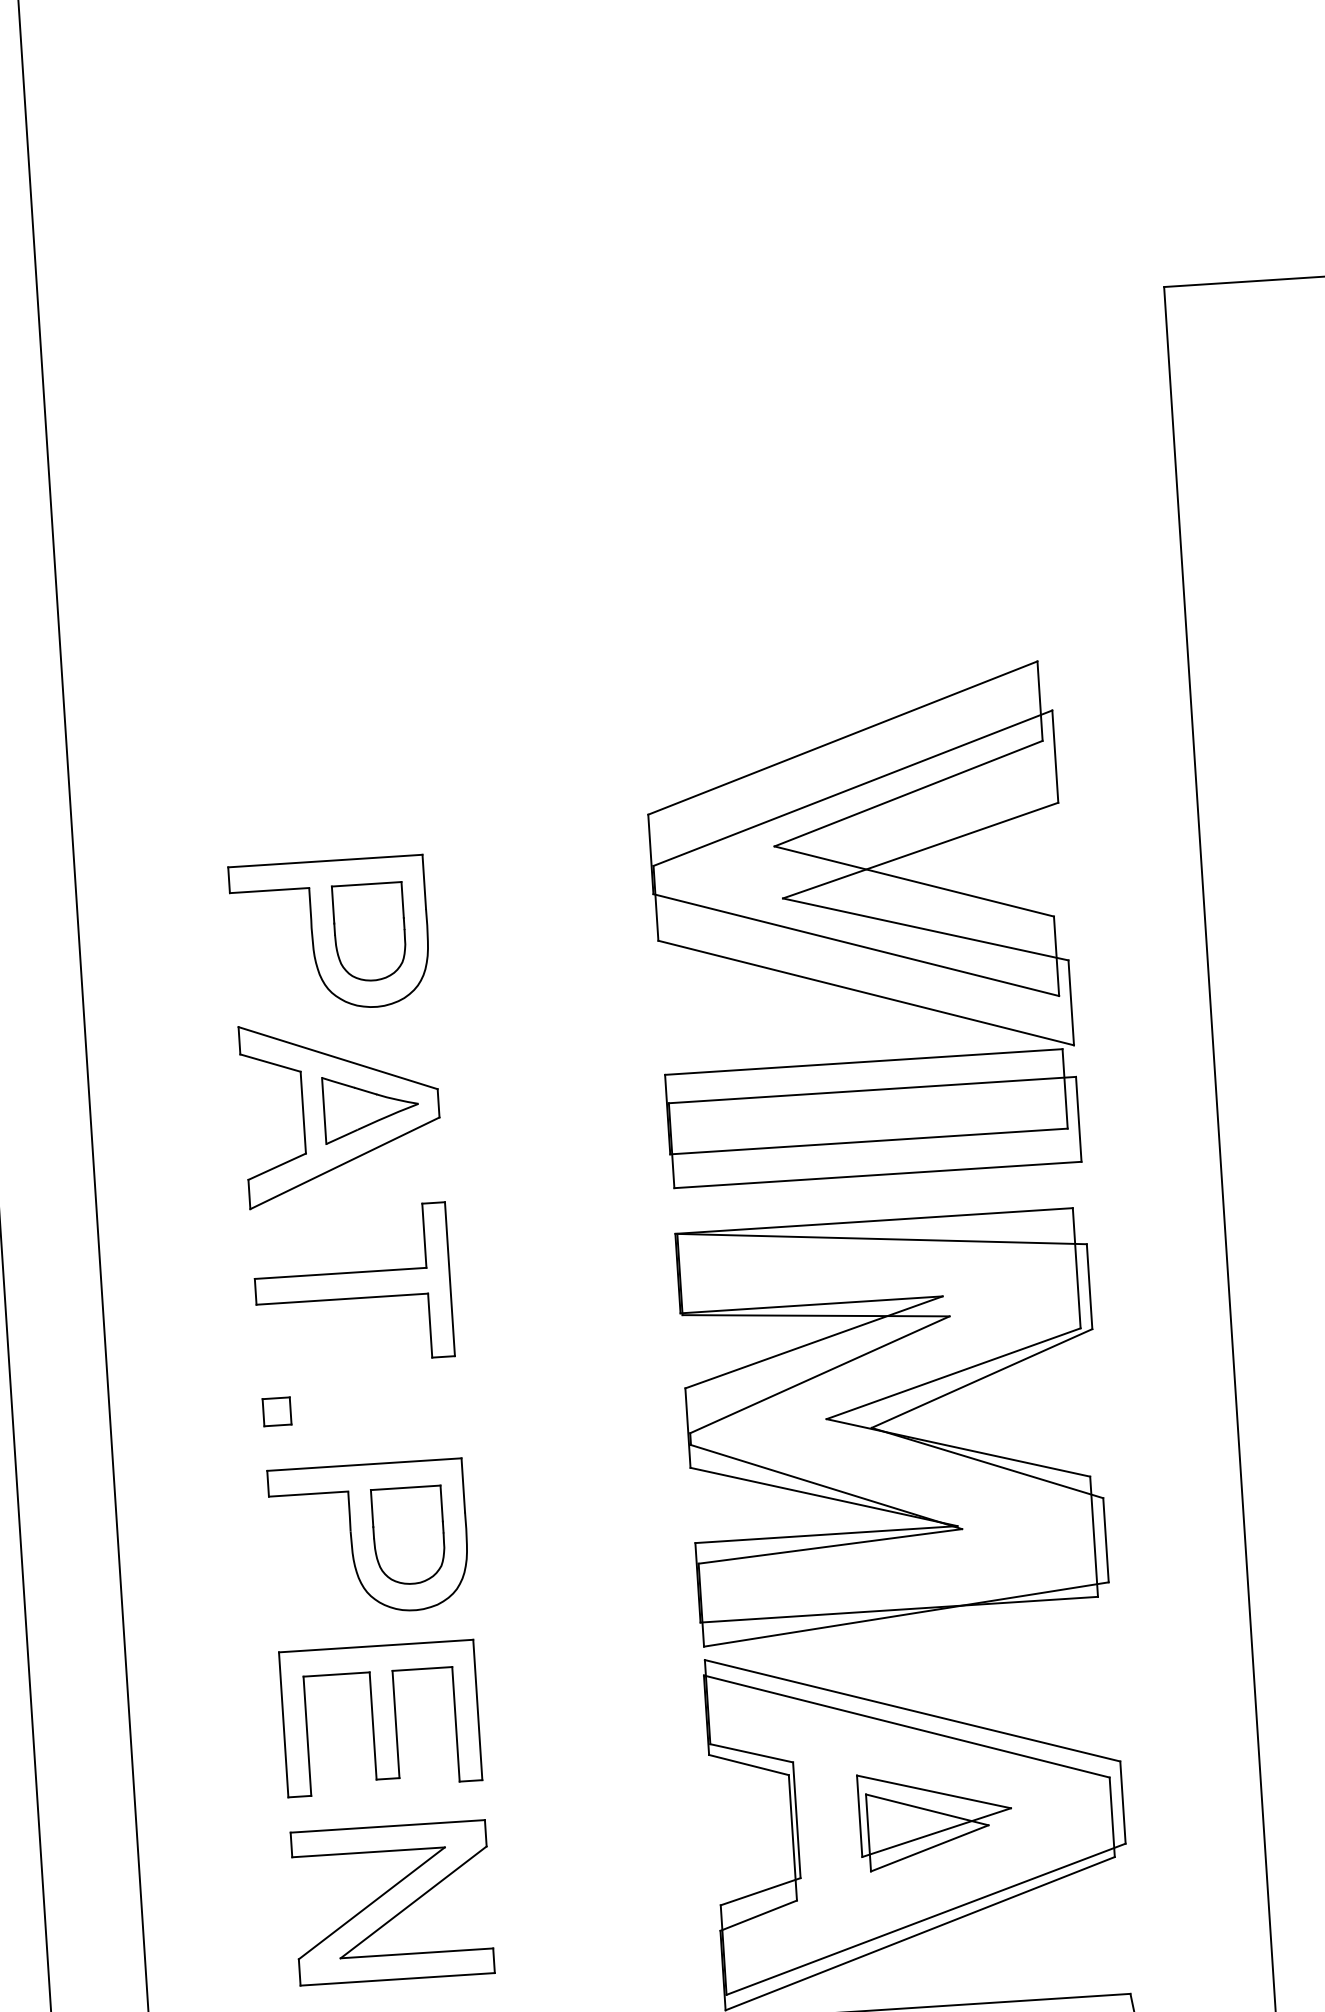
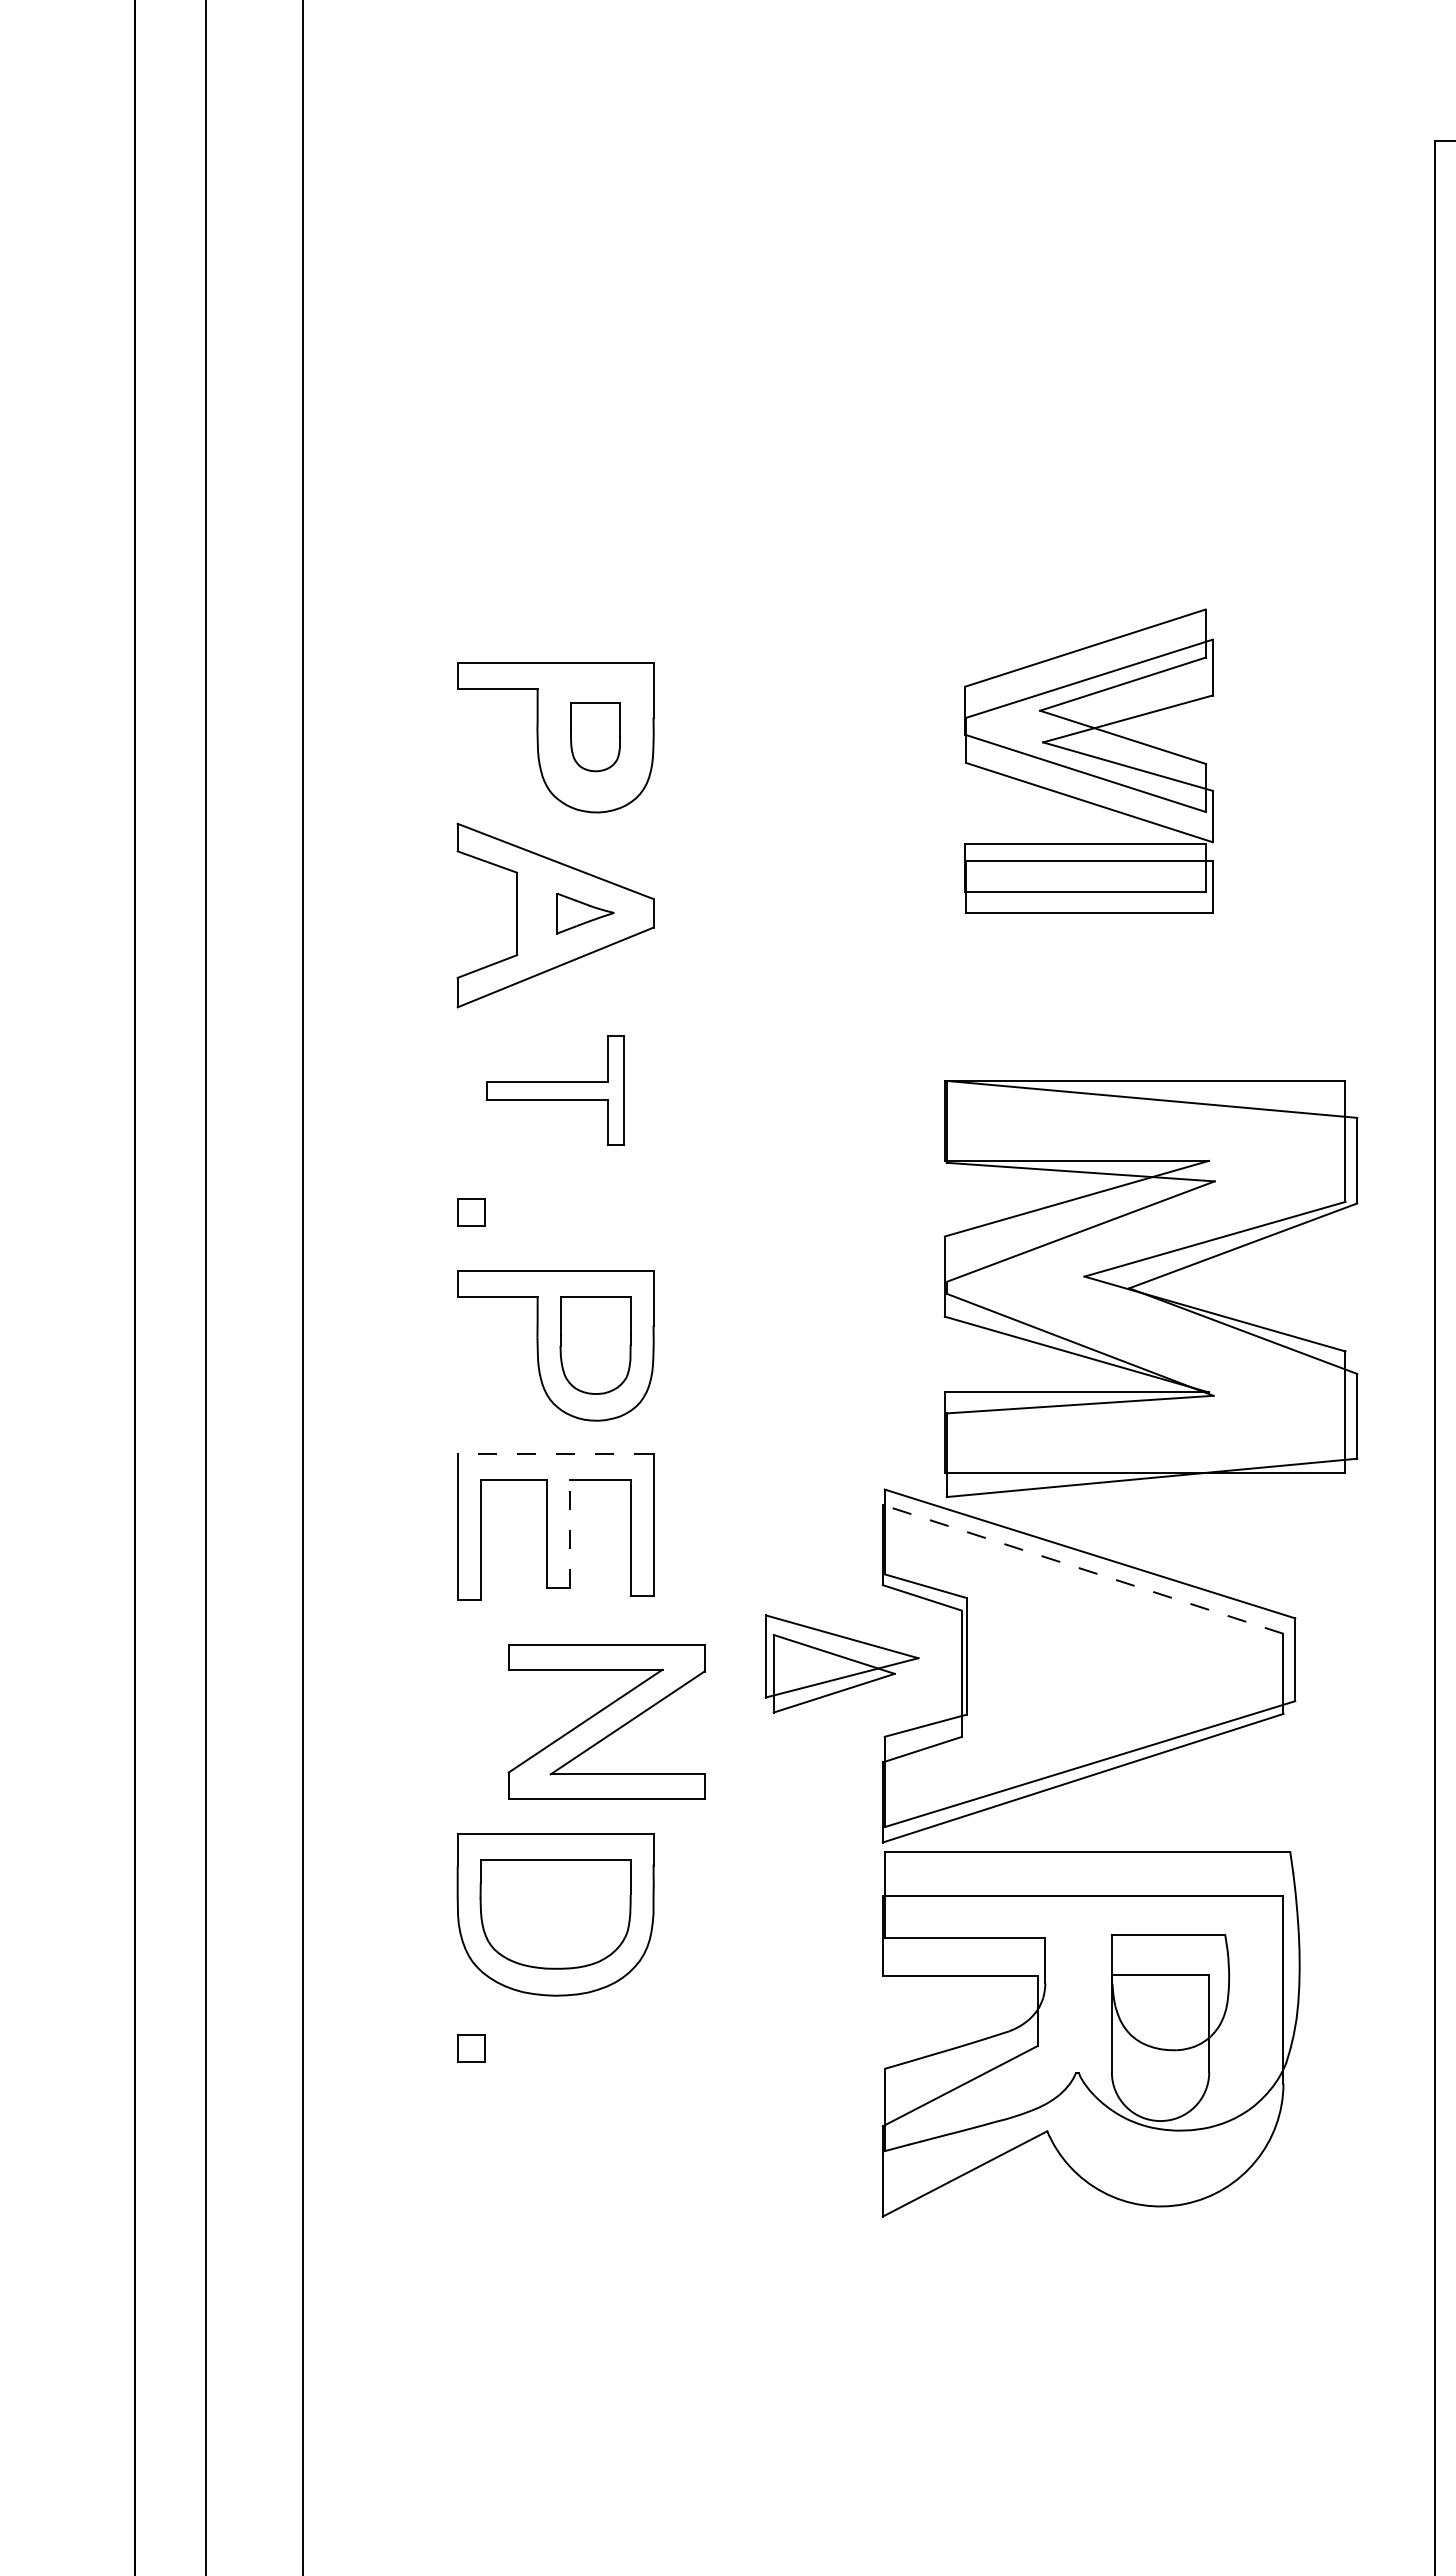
part: (860, 923) -> (1088, 760), size x0.6
part: (369, 932) -> (595, 737), size x0.7
part: (371, 1107) -> (585, 913), size x0.6
part: (352, 1285) -> (555, 1090), size x0.7
part: (892, 1426) -> (1150, 1288), moved
line: (376, 1646) -> (555, 1454), solid -> dashed
line: (396, 1723) -> (570, 1533), solid -> dashed
line: (906, 1726) -> (1082, 1569), solid -> dashed
part: (936, 1818) -> (842, 1663), moved
part: (392, 1902) -> (606, 1721), moved

